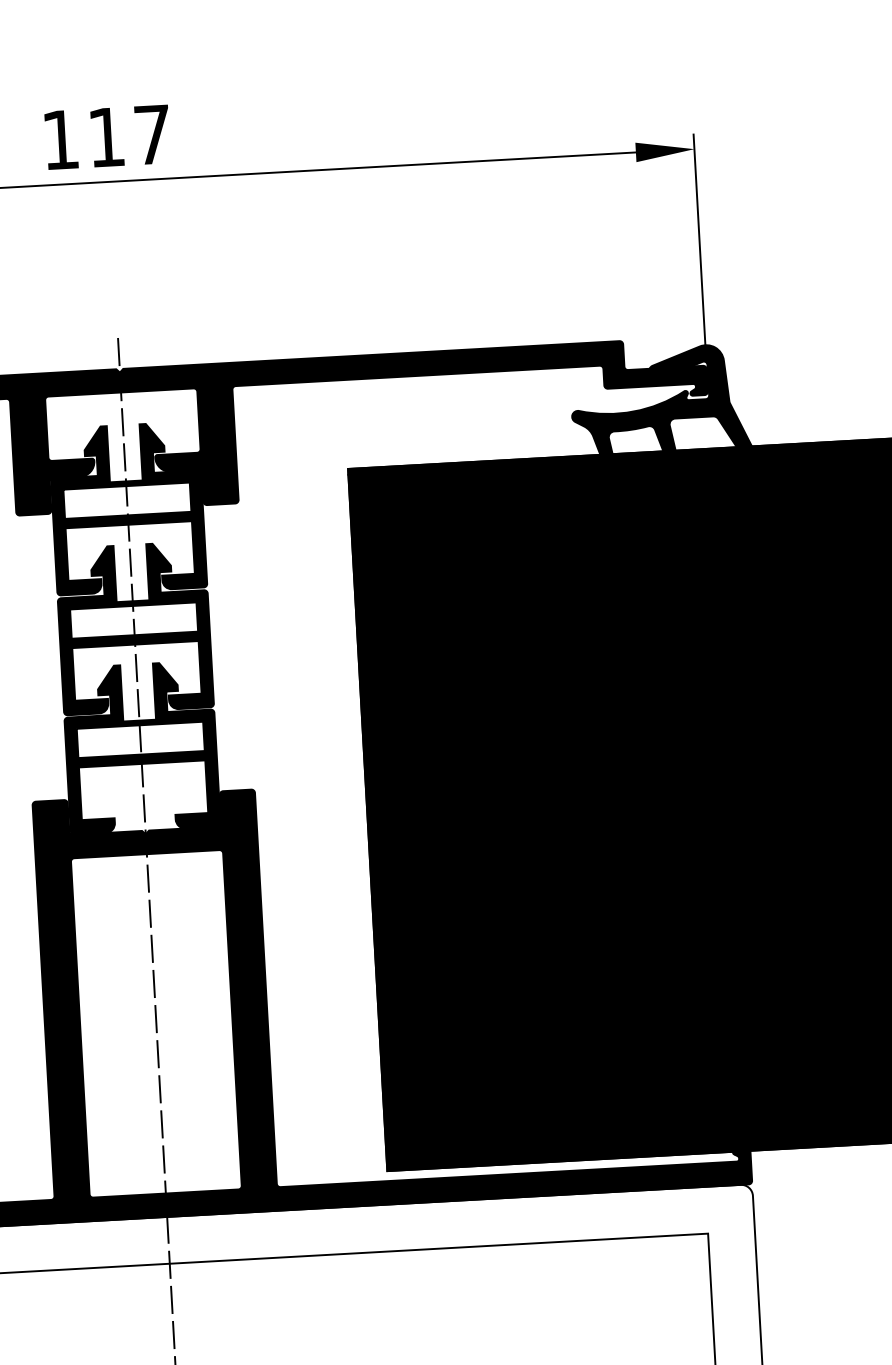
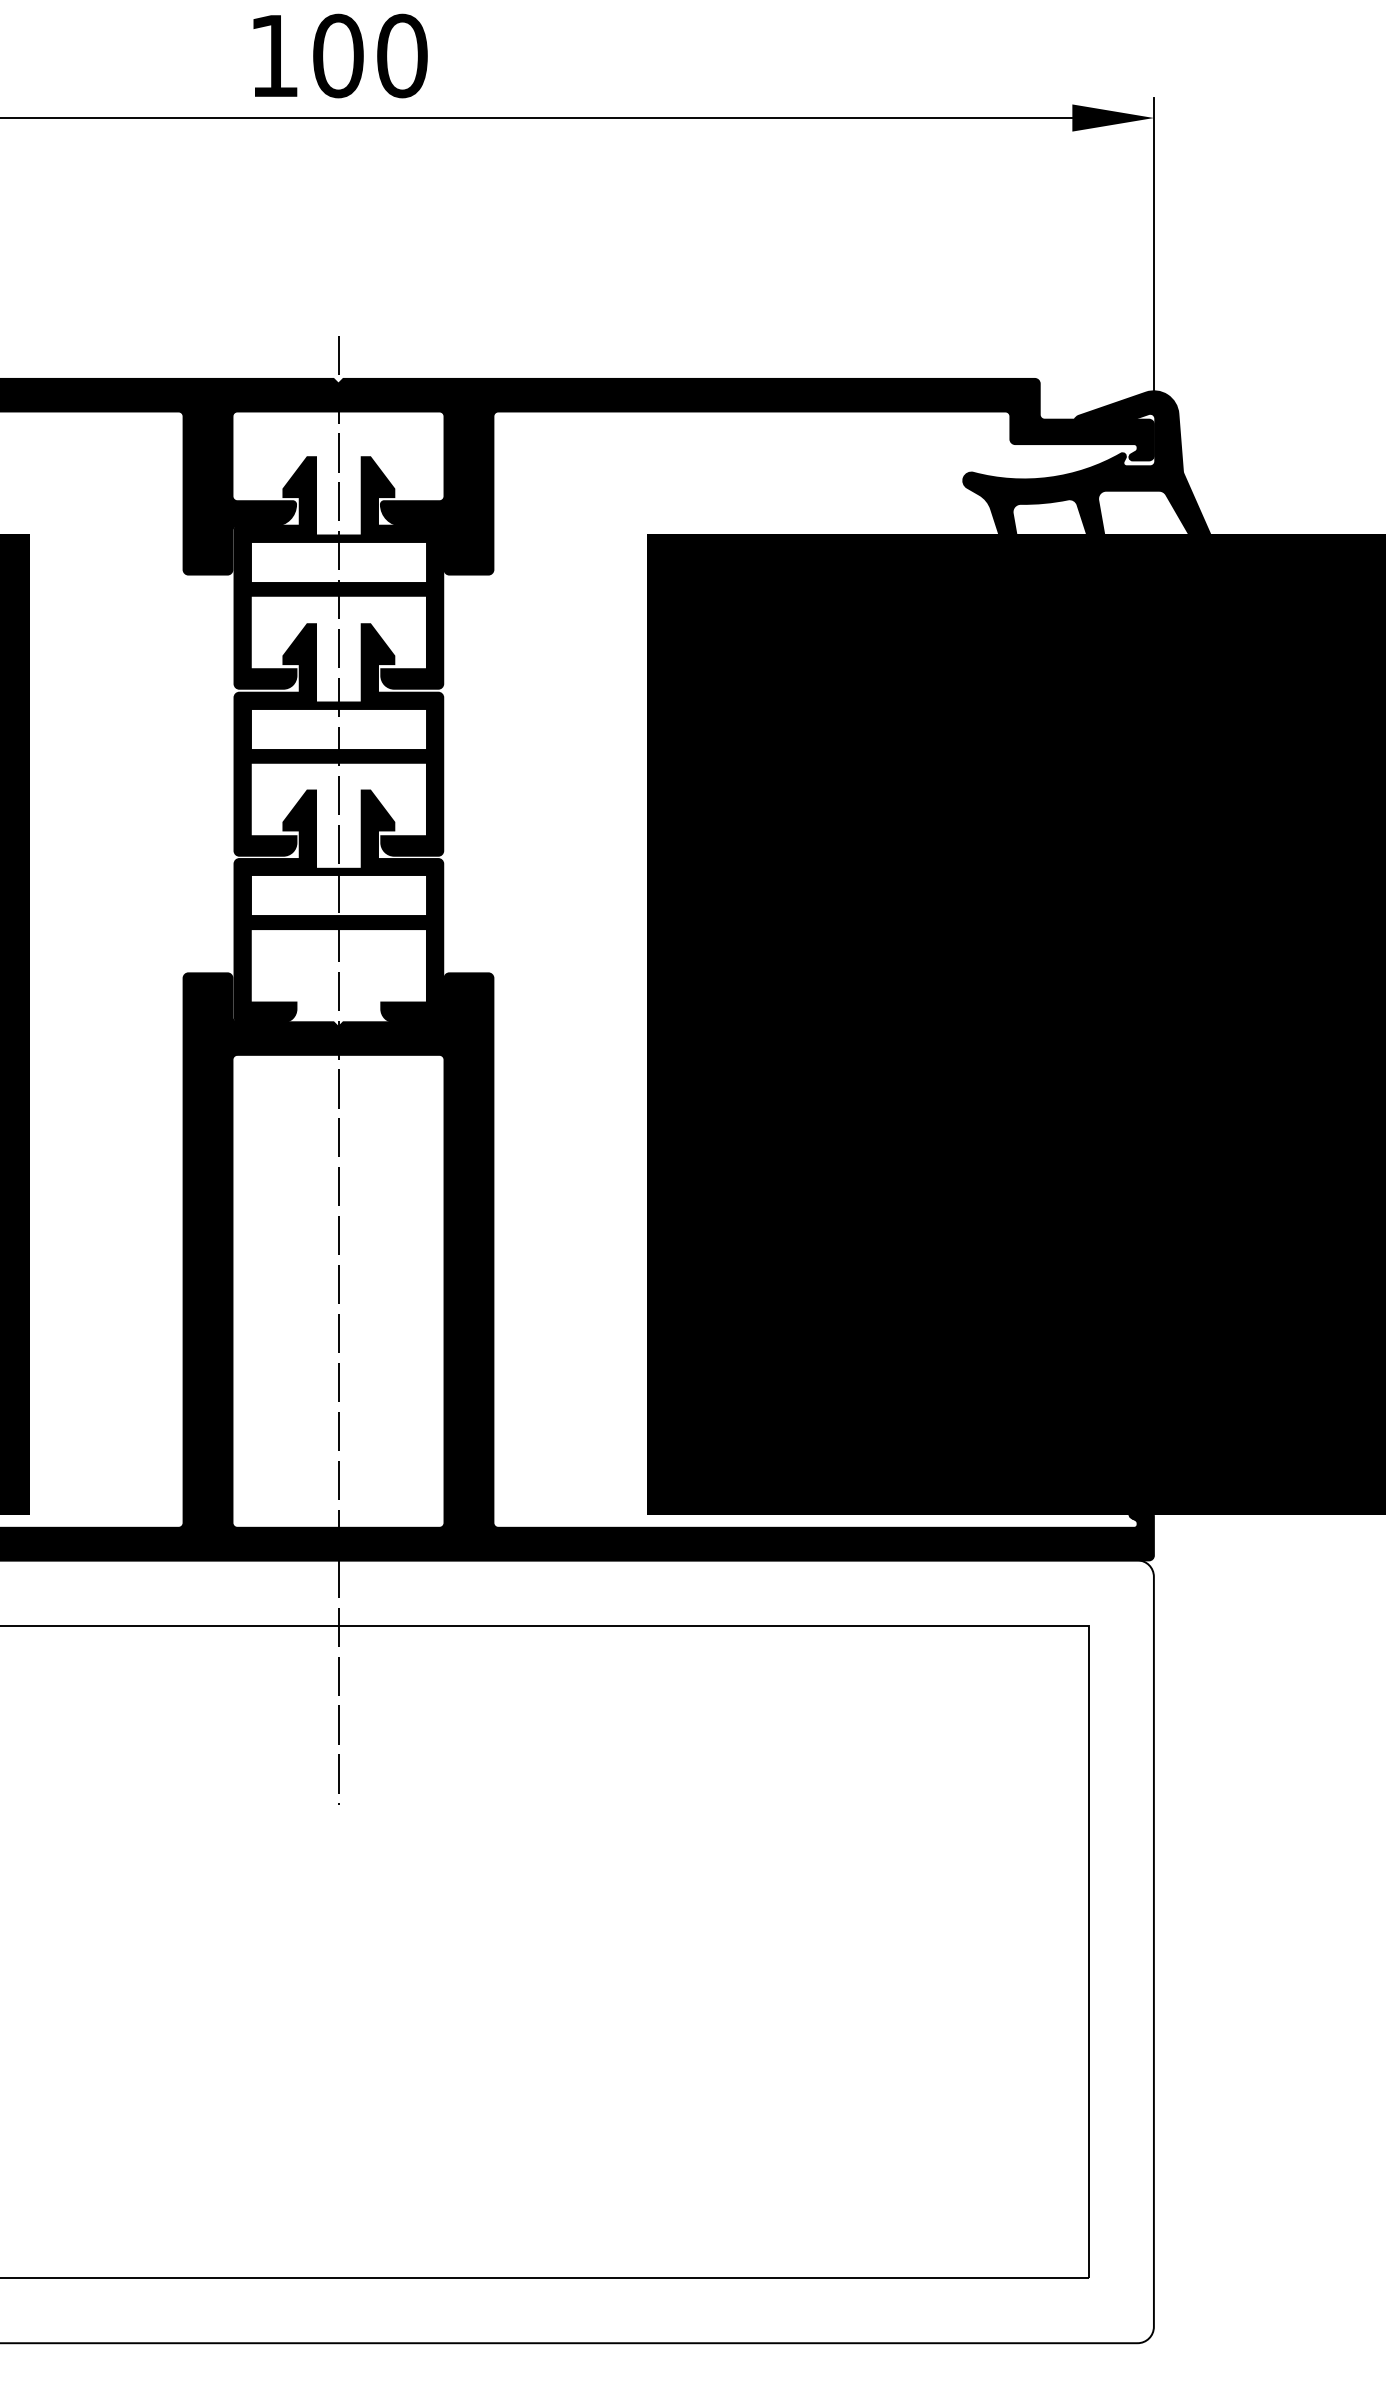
text: (129, 135) -> (370, 55), 117 -> 100

